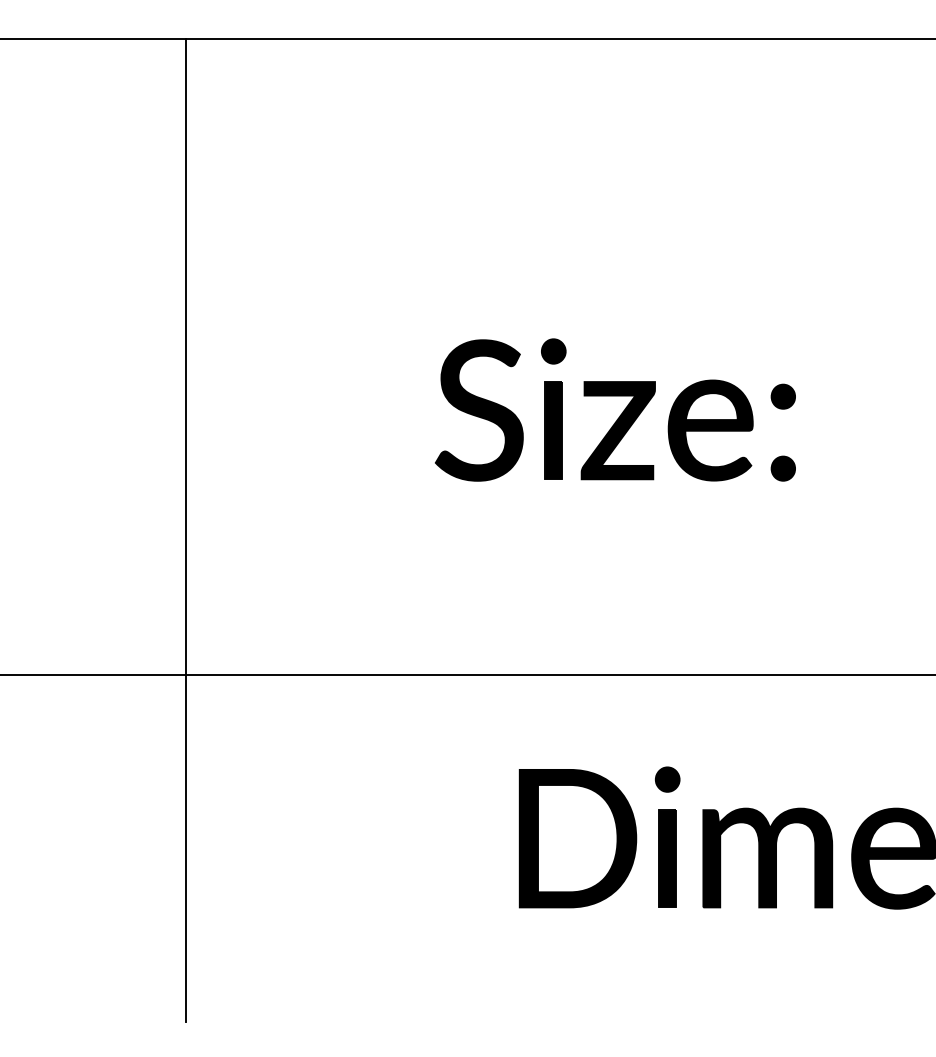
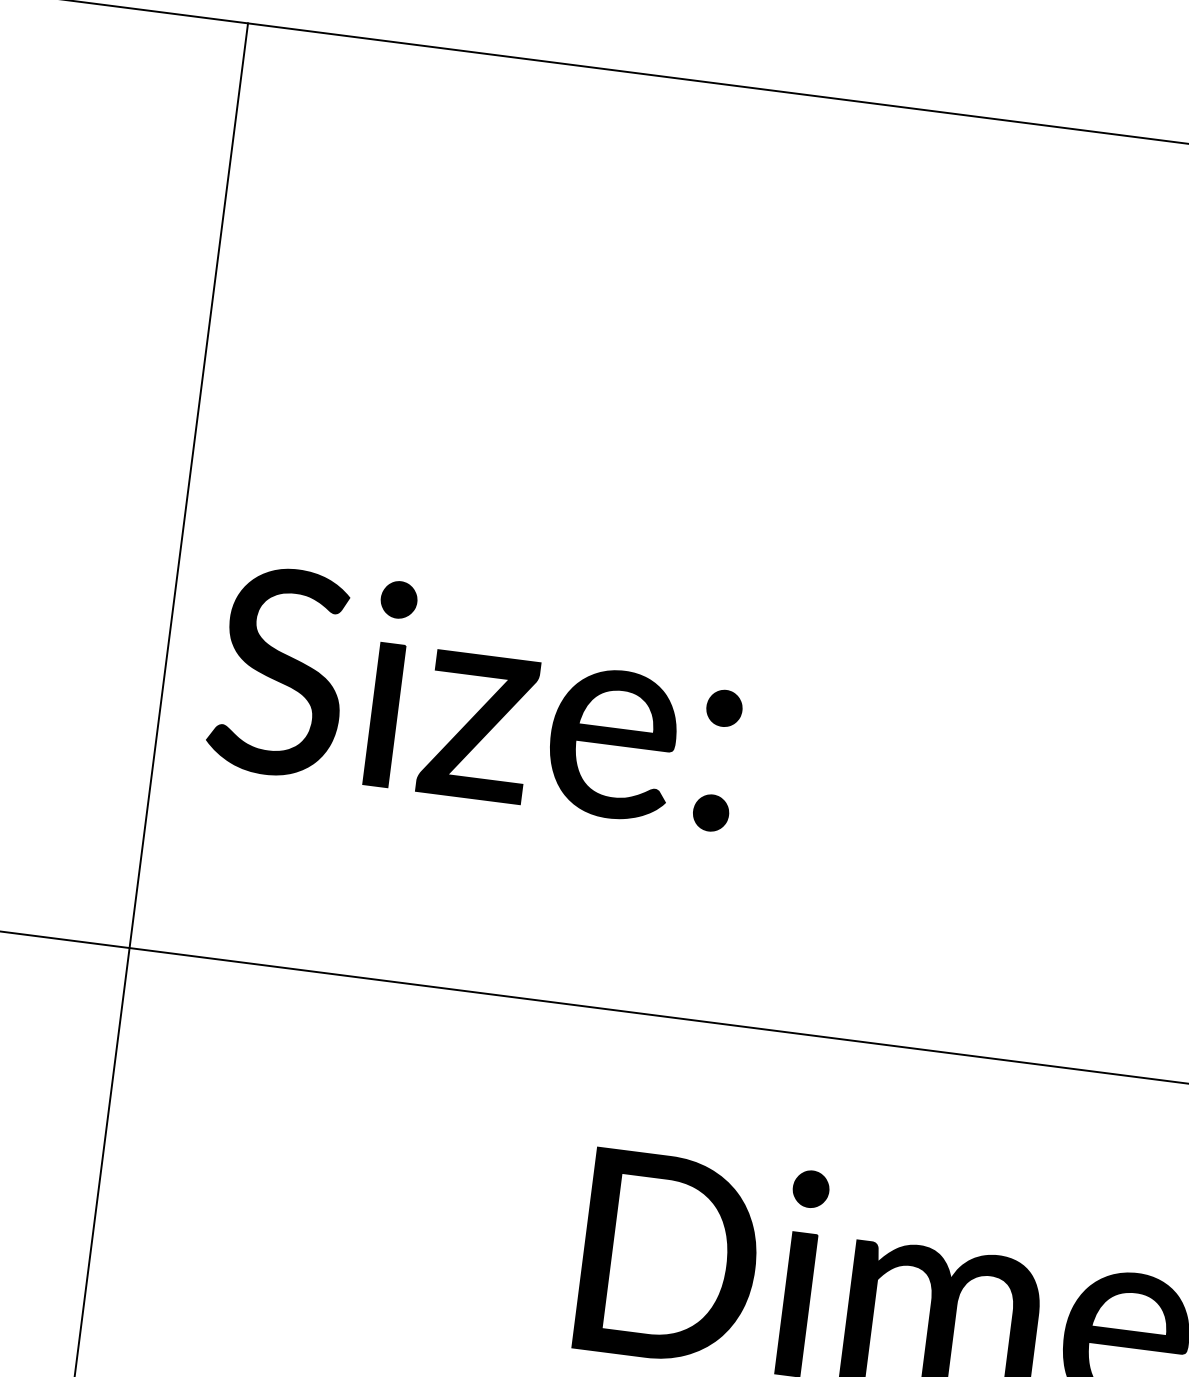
part: (620, 414) -> (484, 703), moved

